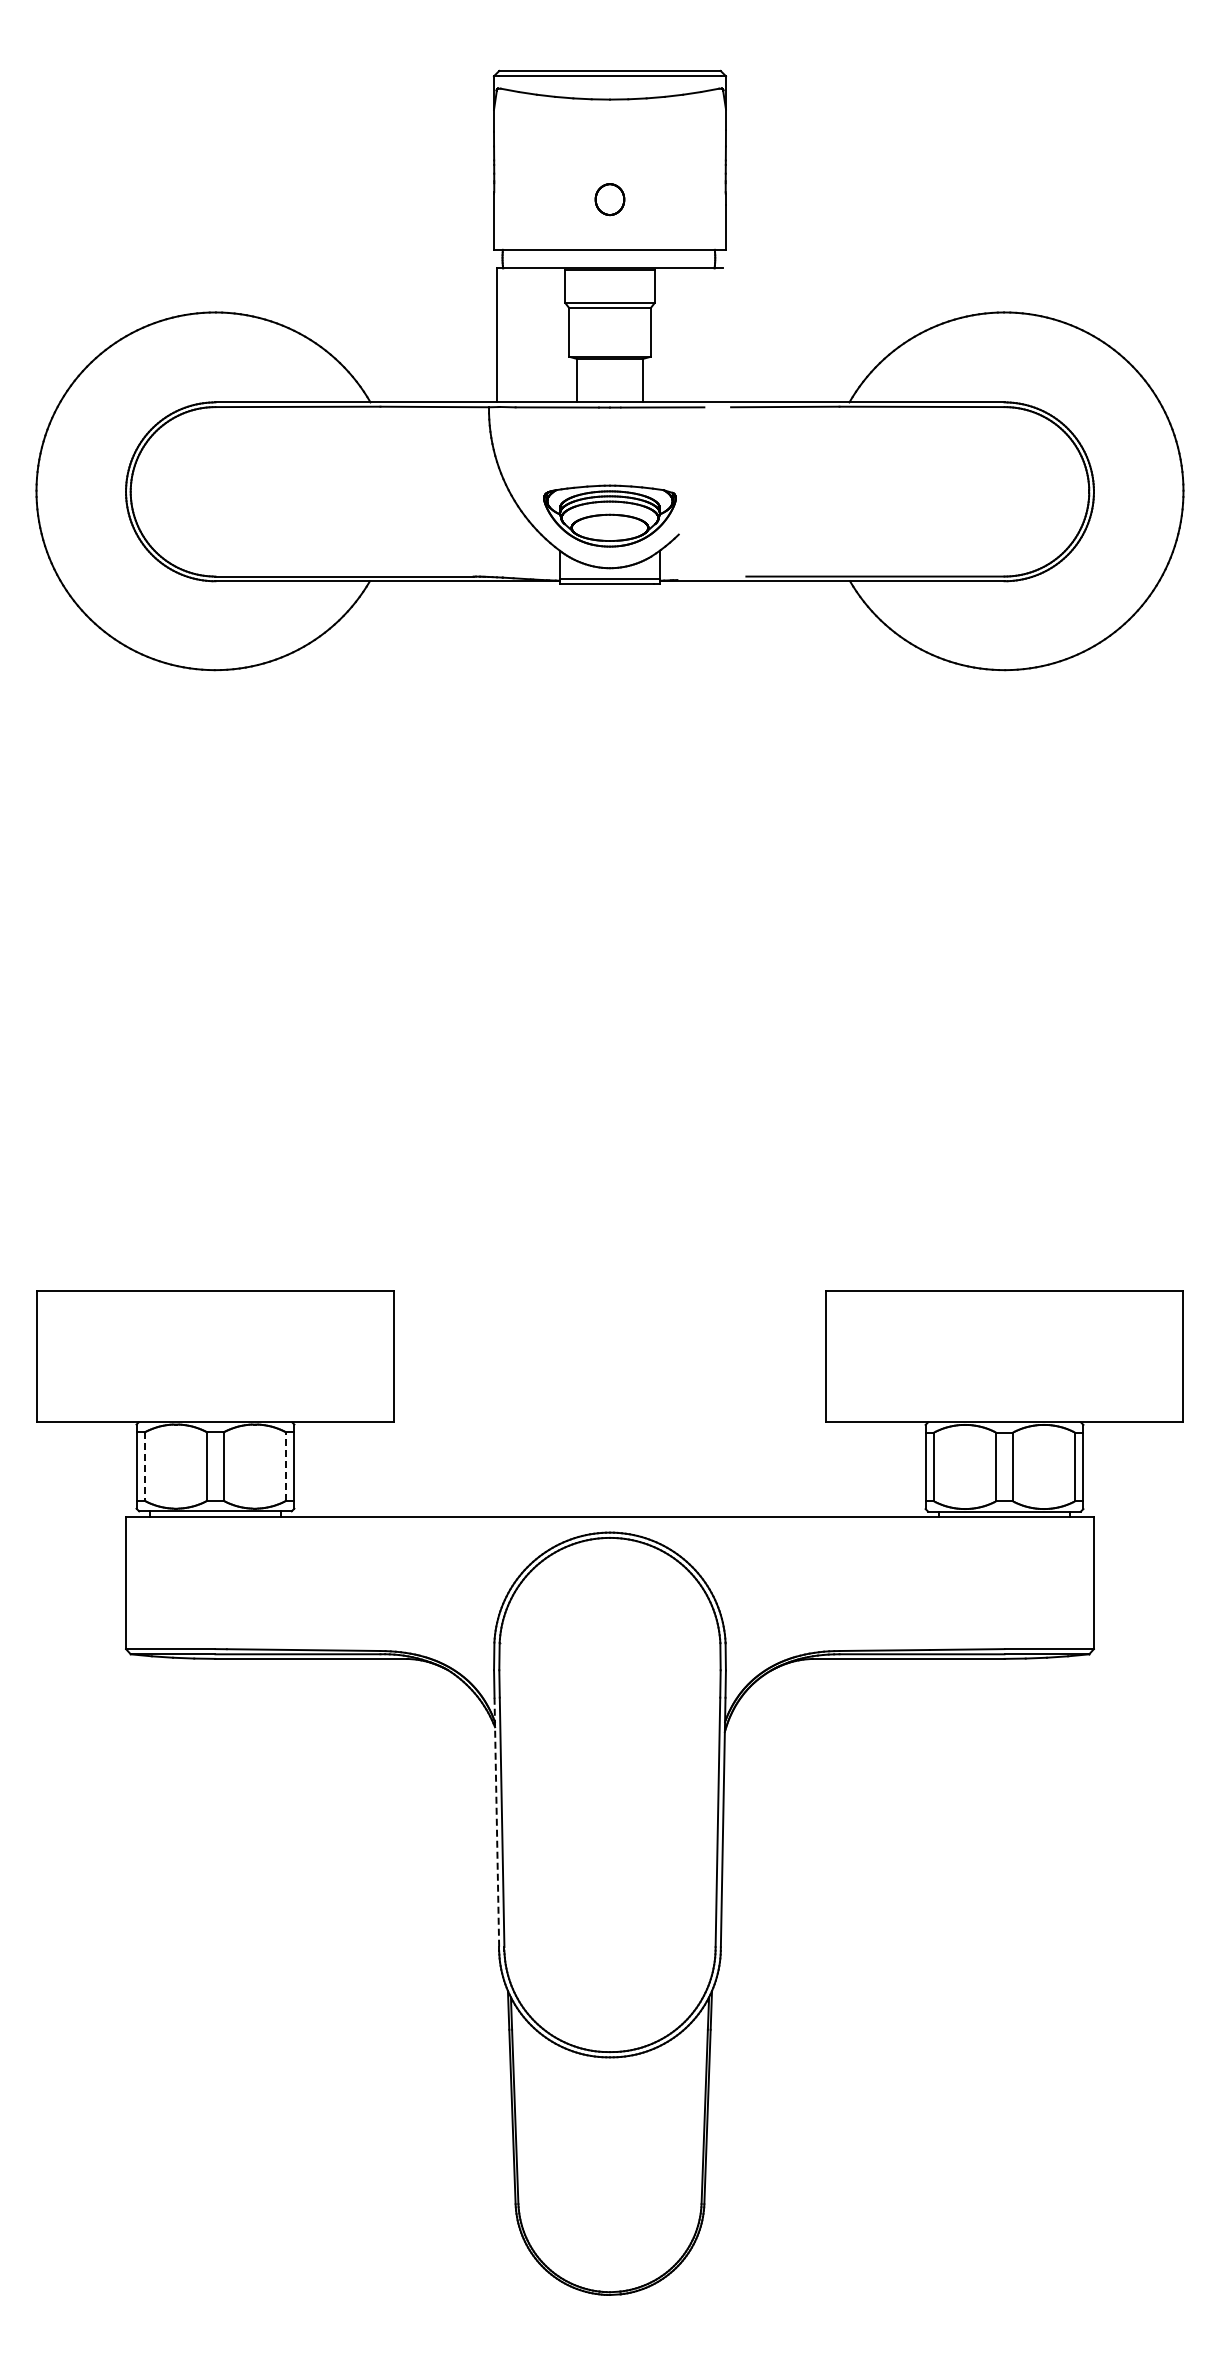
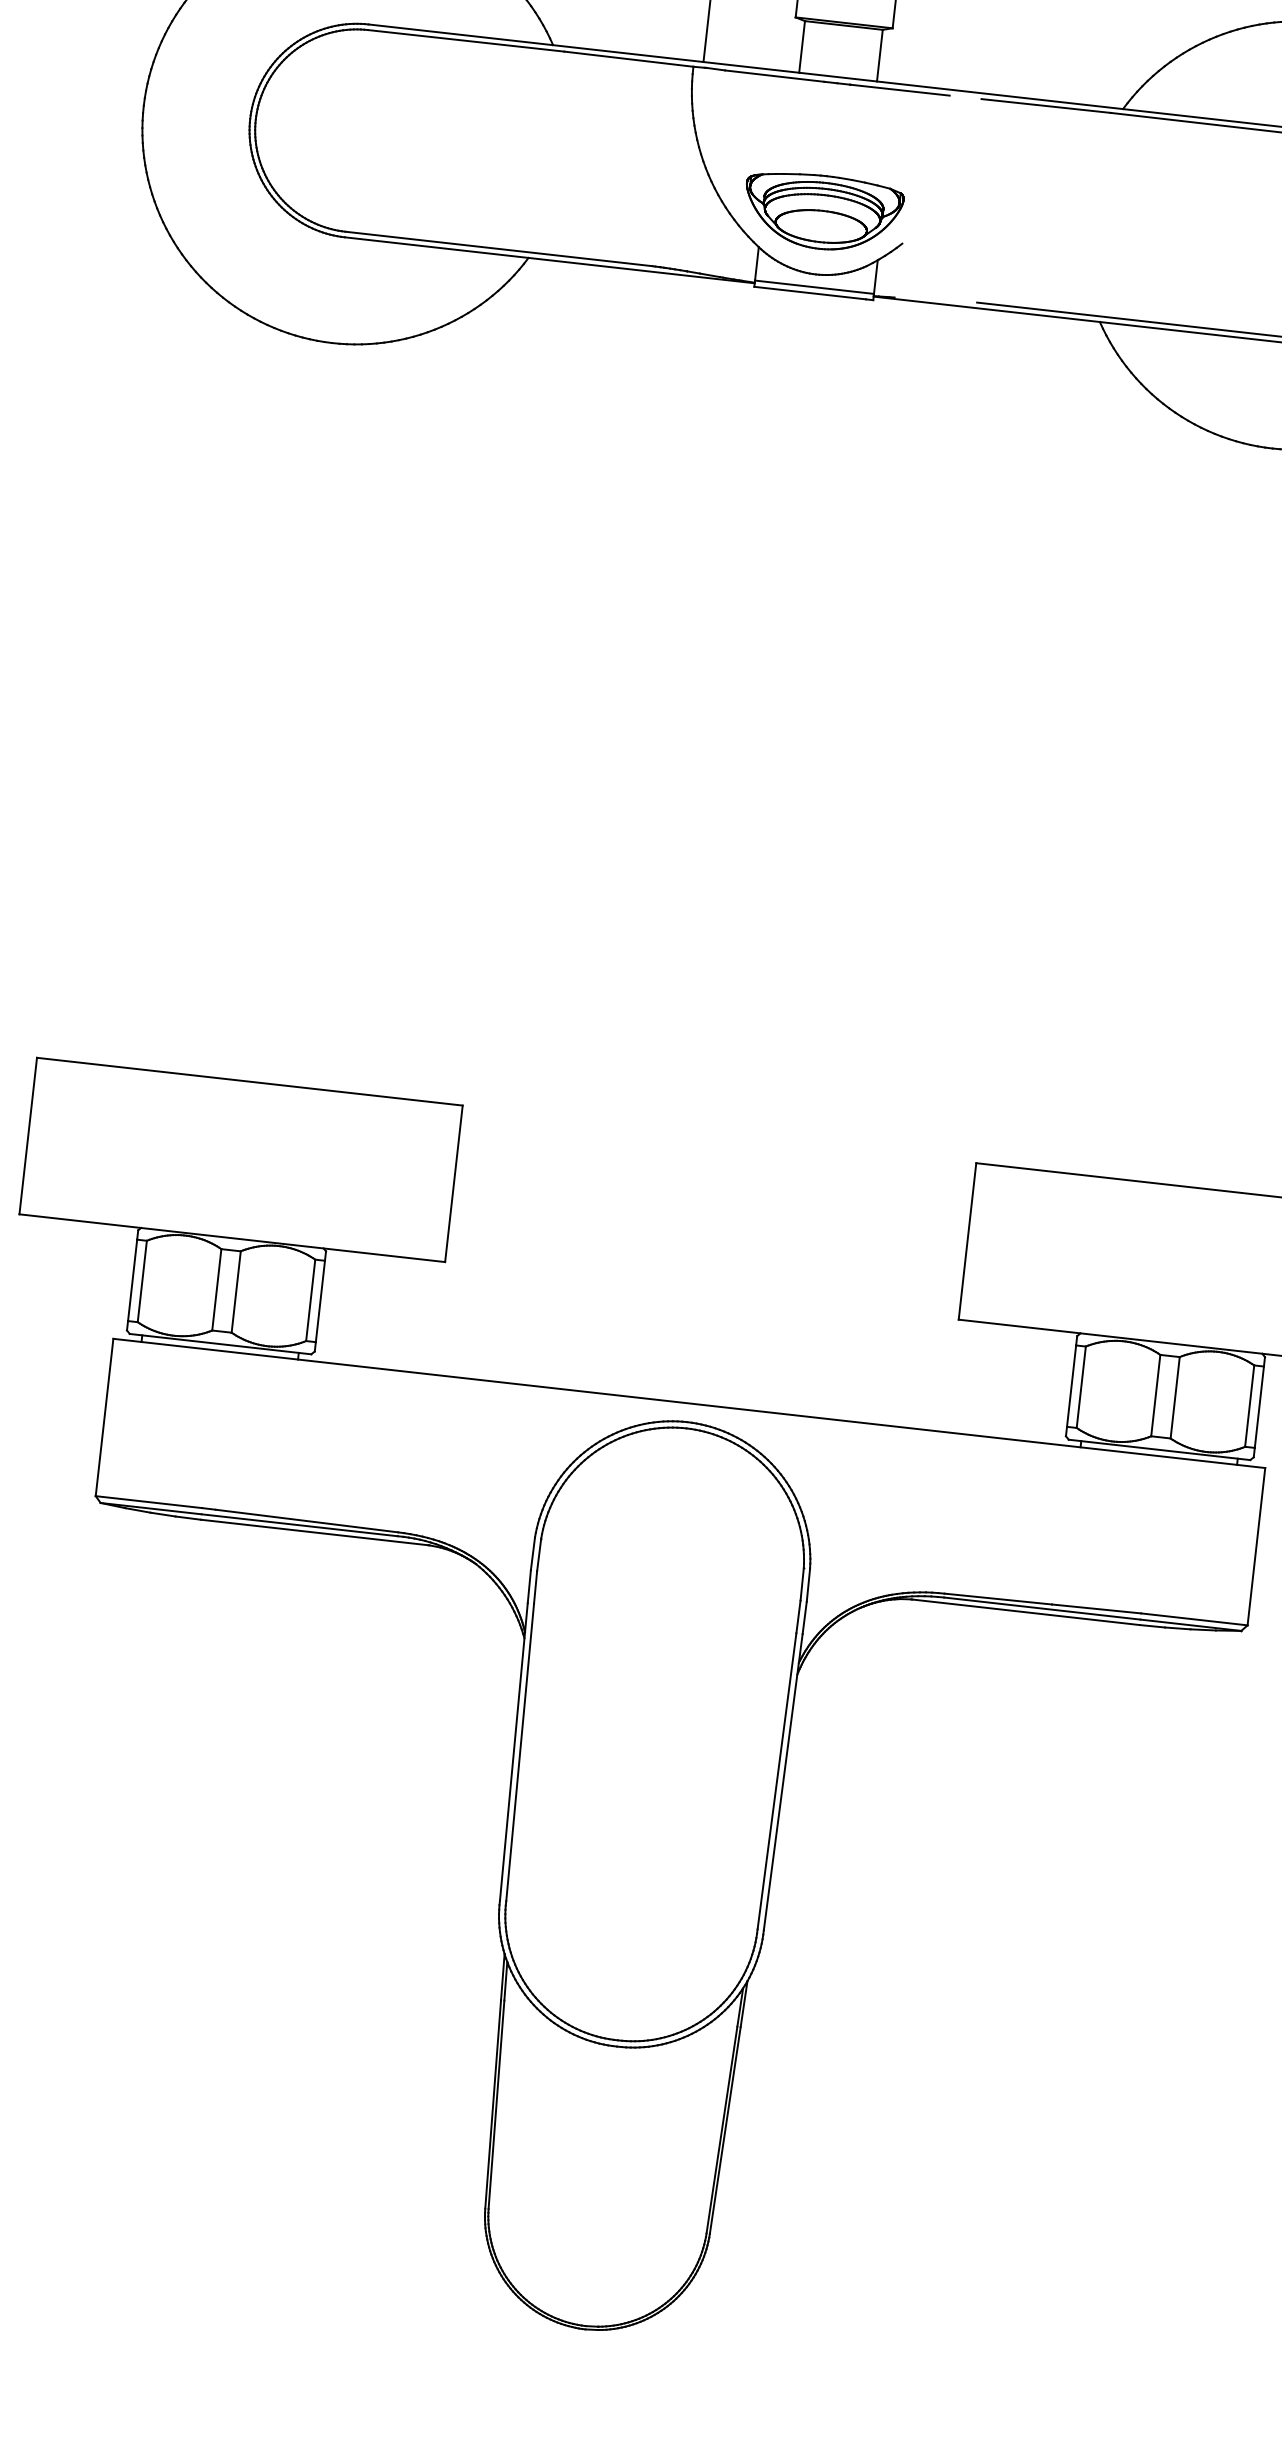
line: (286, 1466) -> (311, 1300), dashed -> solid
line: (144, 1467) -> (141, 1282), dashed -> solid
line: (496, 1822) -> (513, 1751), dashed -> solid

